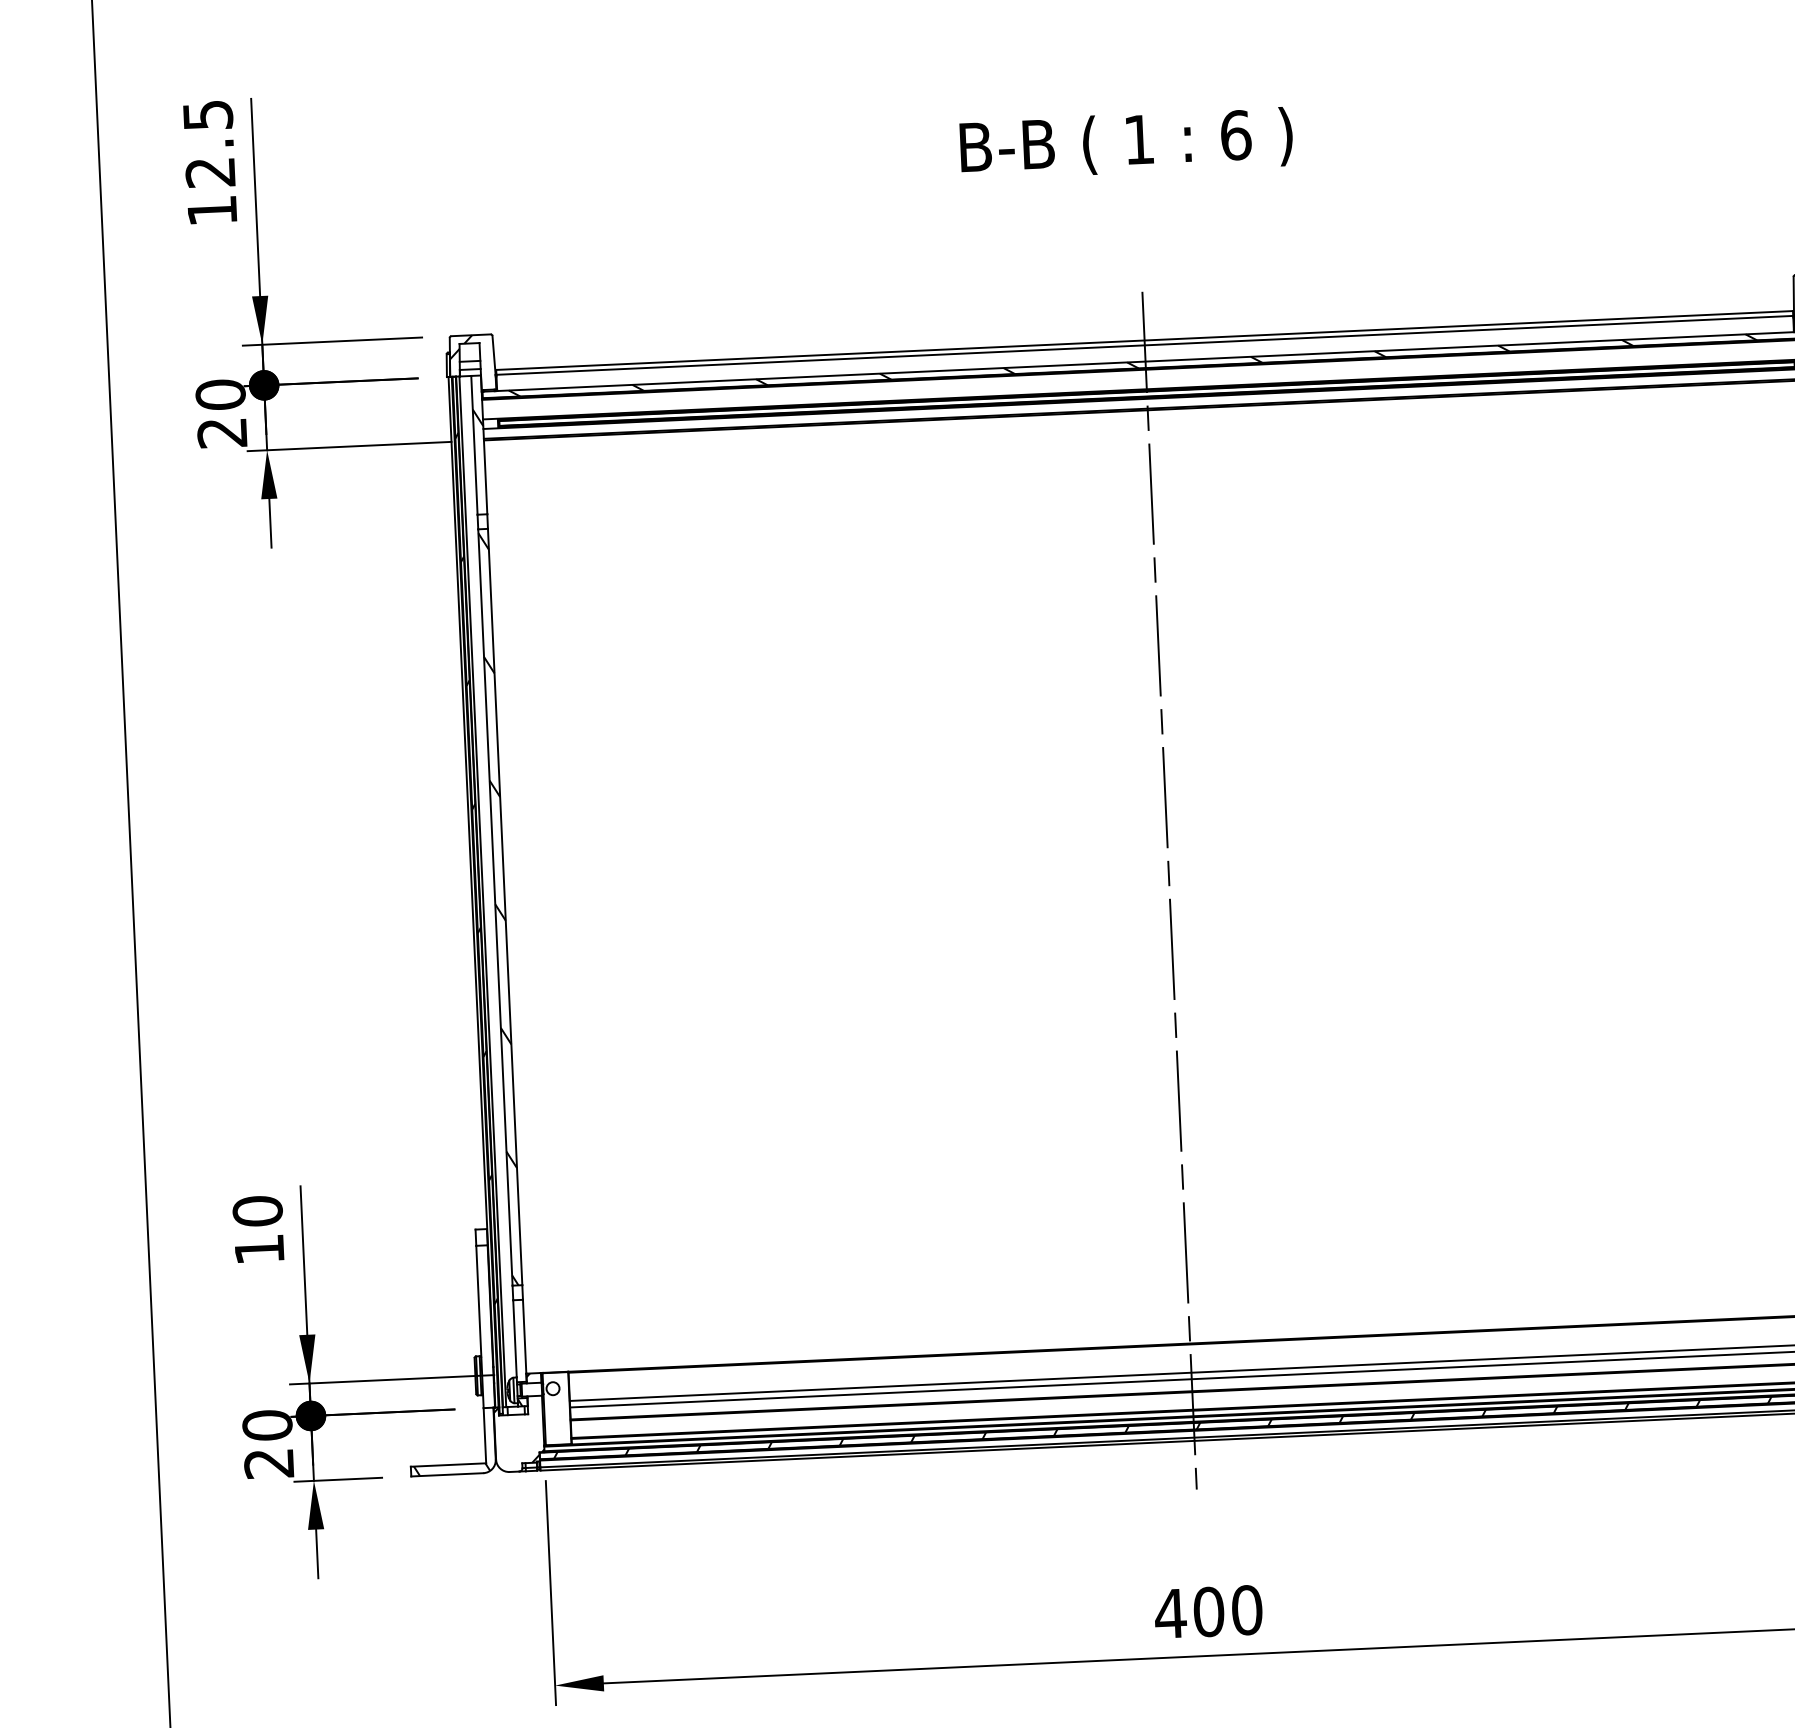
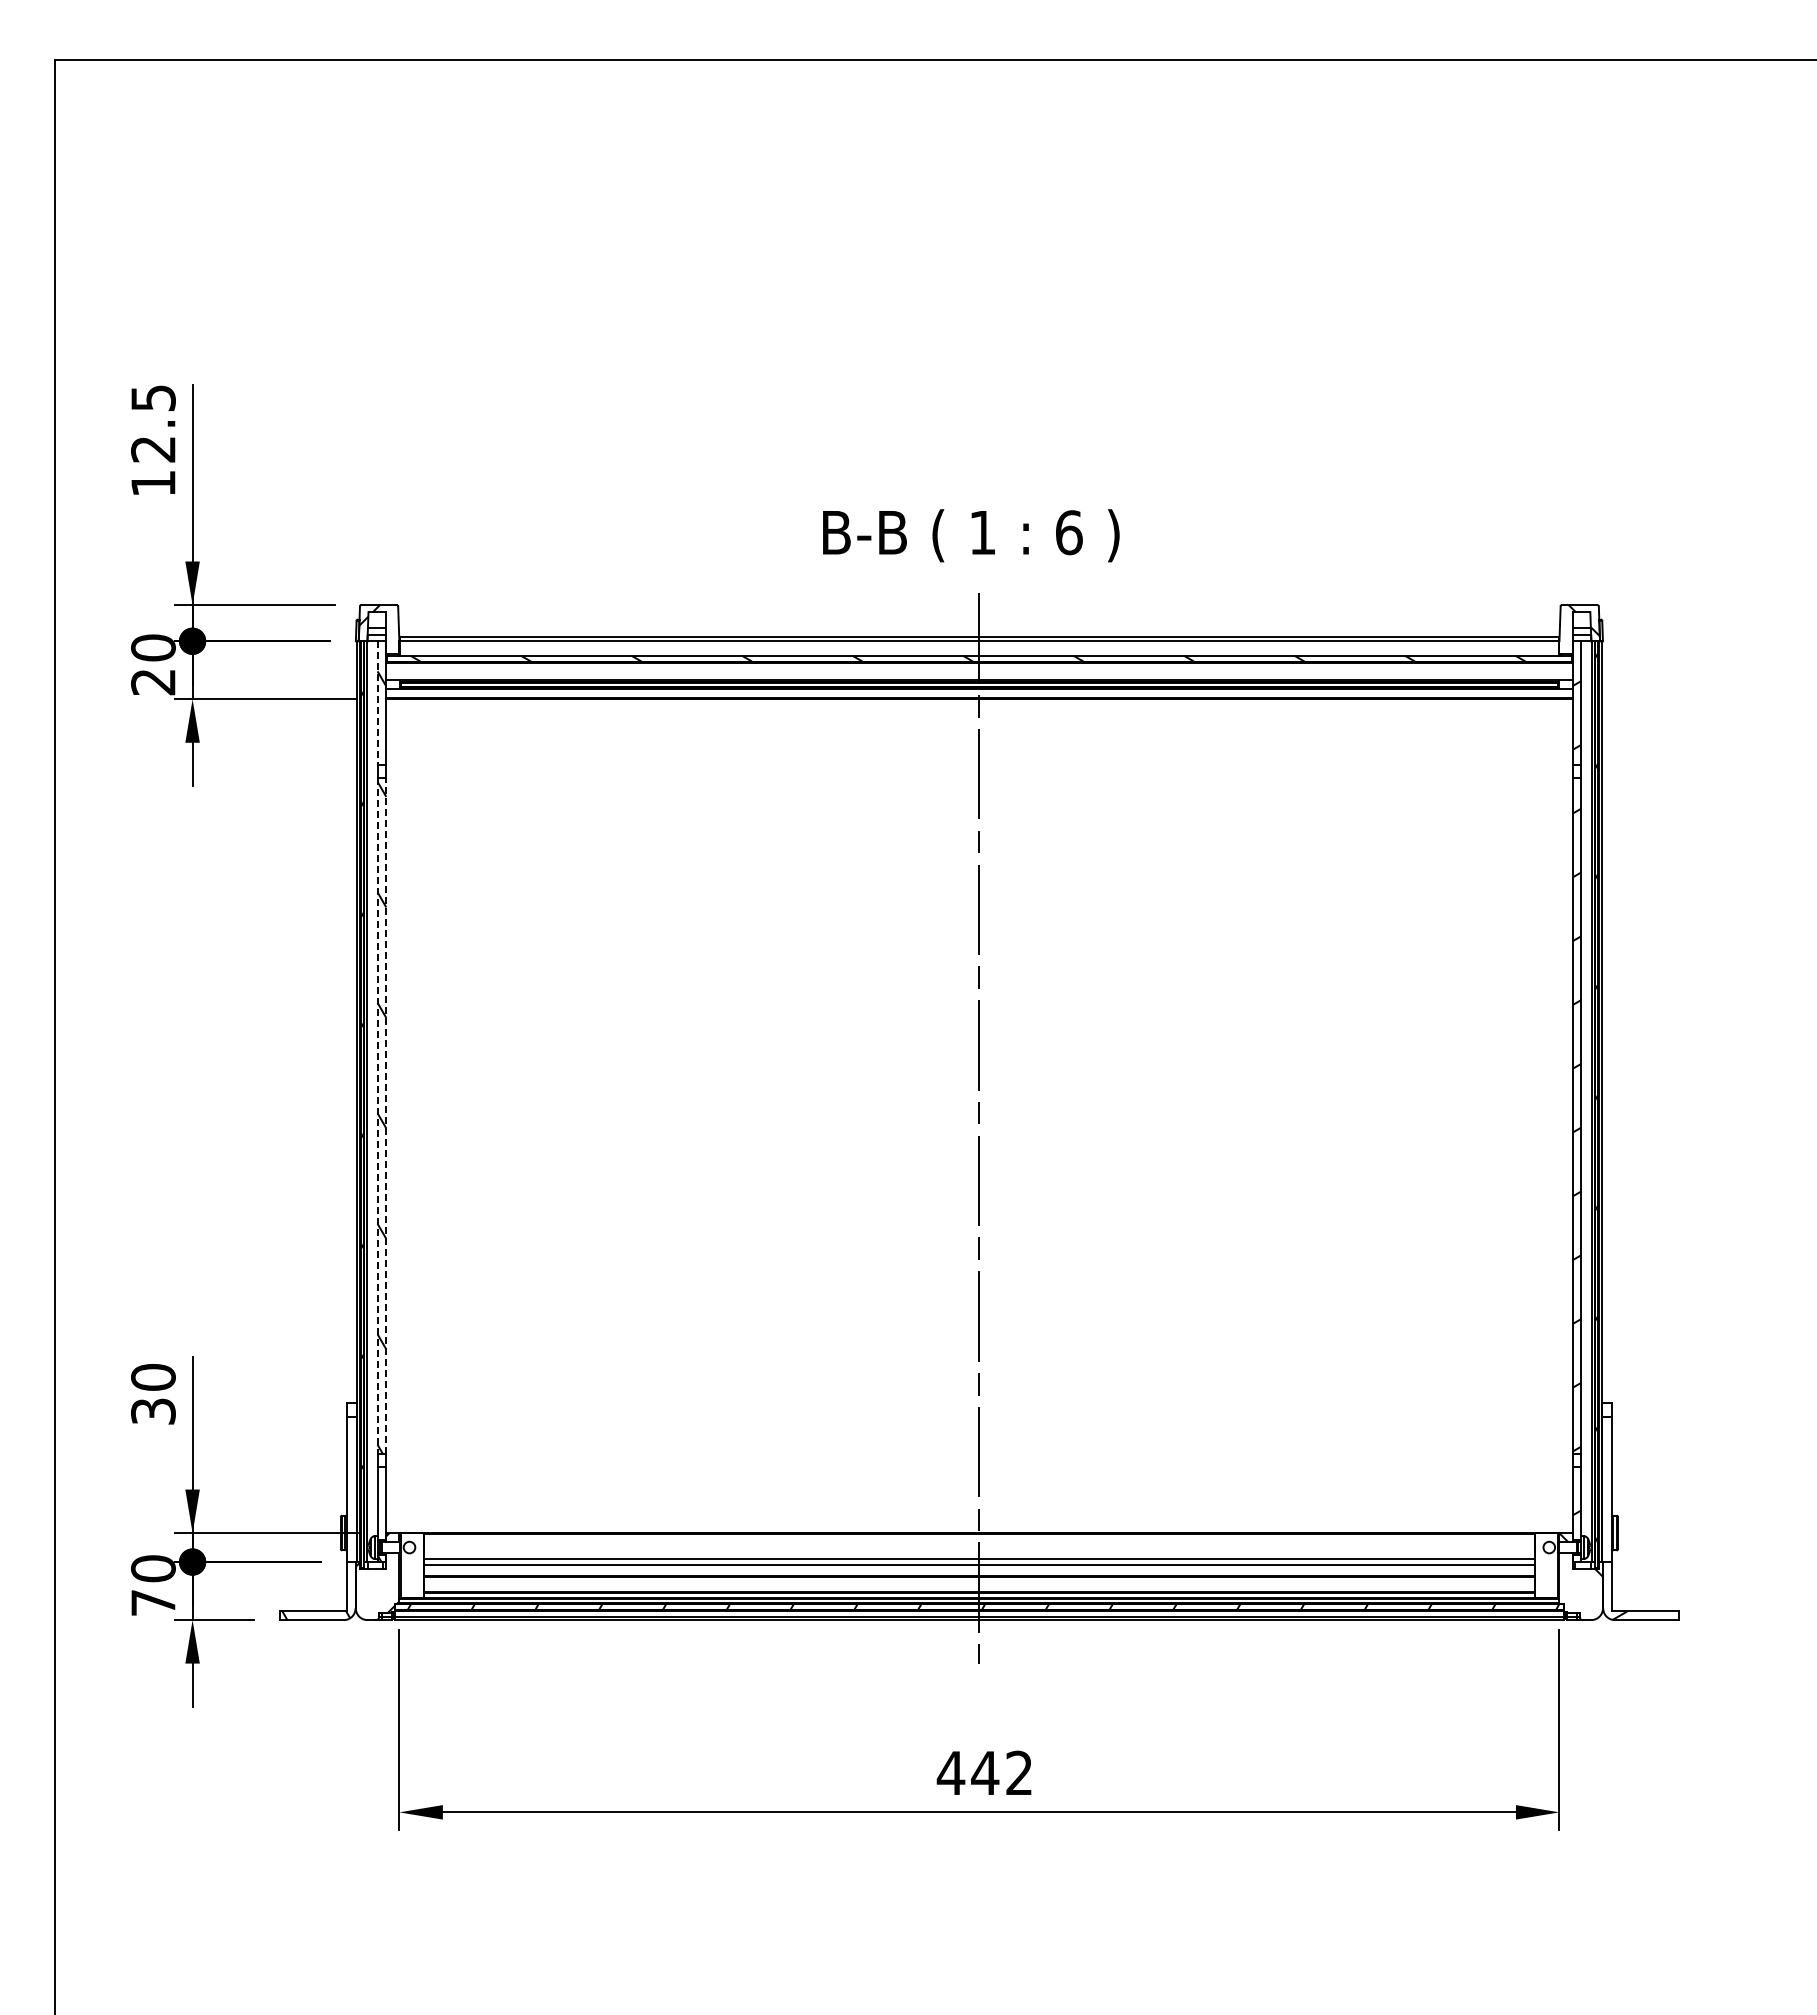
text: (1126, 143) -> (971, 535), moved
line: (474, 445) -> (377, 703), solid -> dashed
line: (495, 907) -> (377, 1116), solid -> dashed
line: (505, 907) -> (386, 1116), solid -> dashed
text: (259, 1249) -> (153, 1411), 10 -> 30
text: (269, 1463) -> (153, 1602), 20 -> 70
text: (1227, 1610) -> (1001, 1772), 400 -> 442

